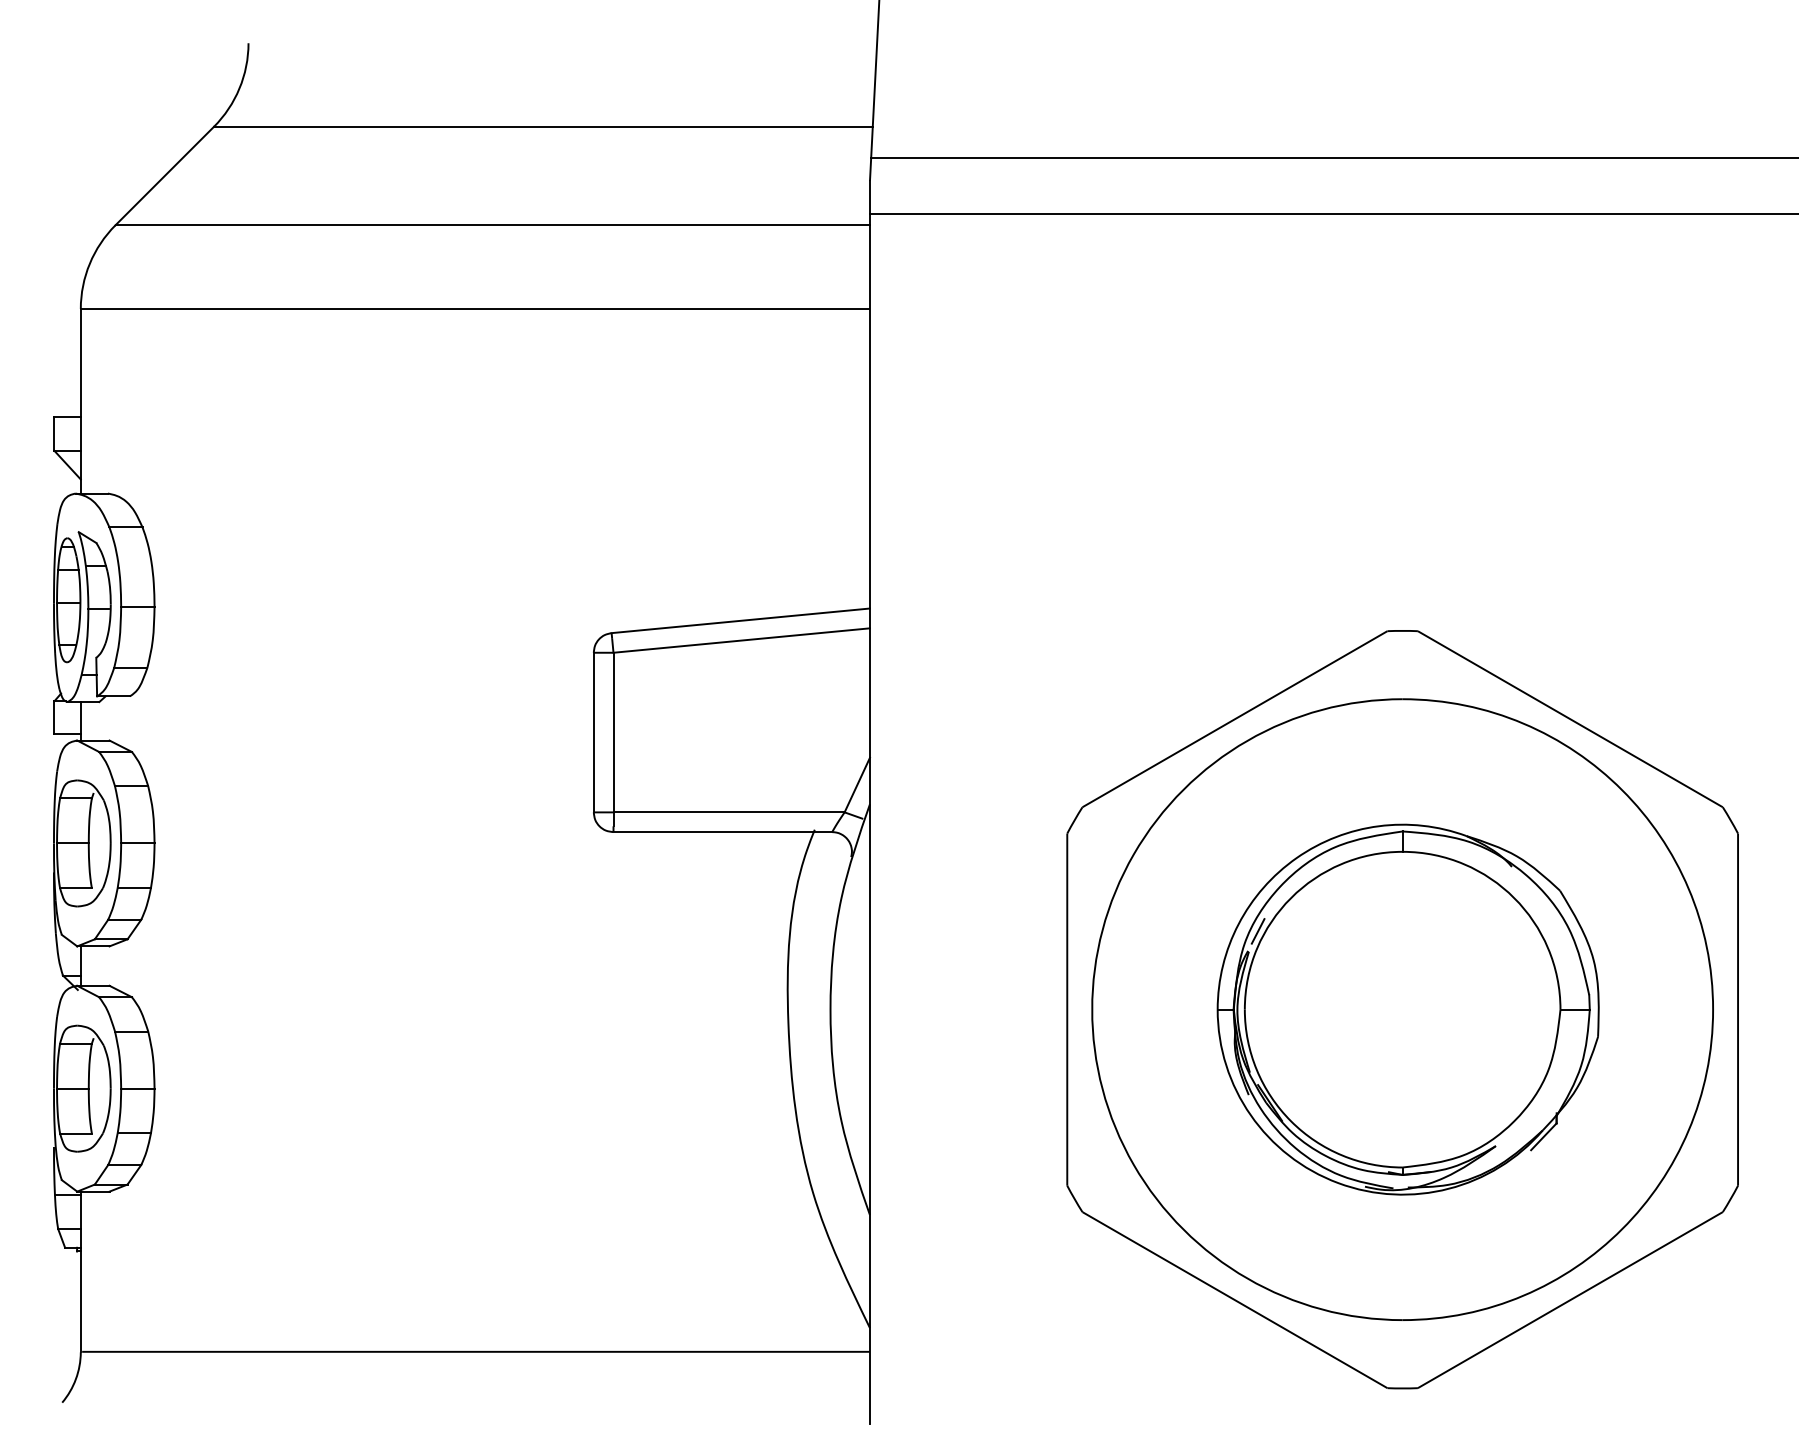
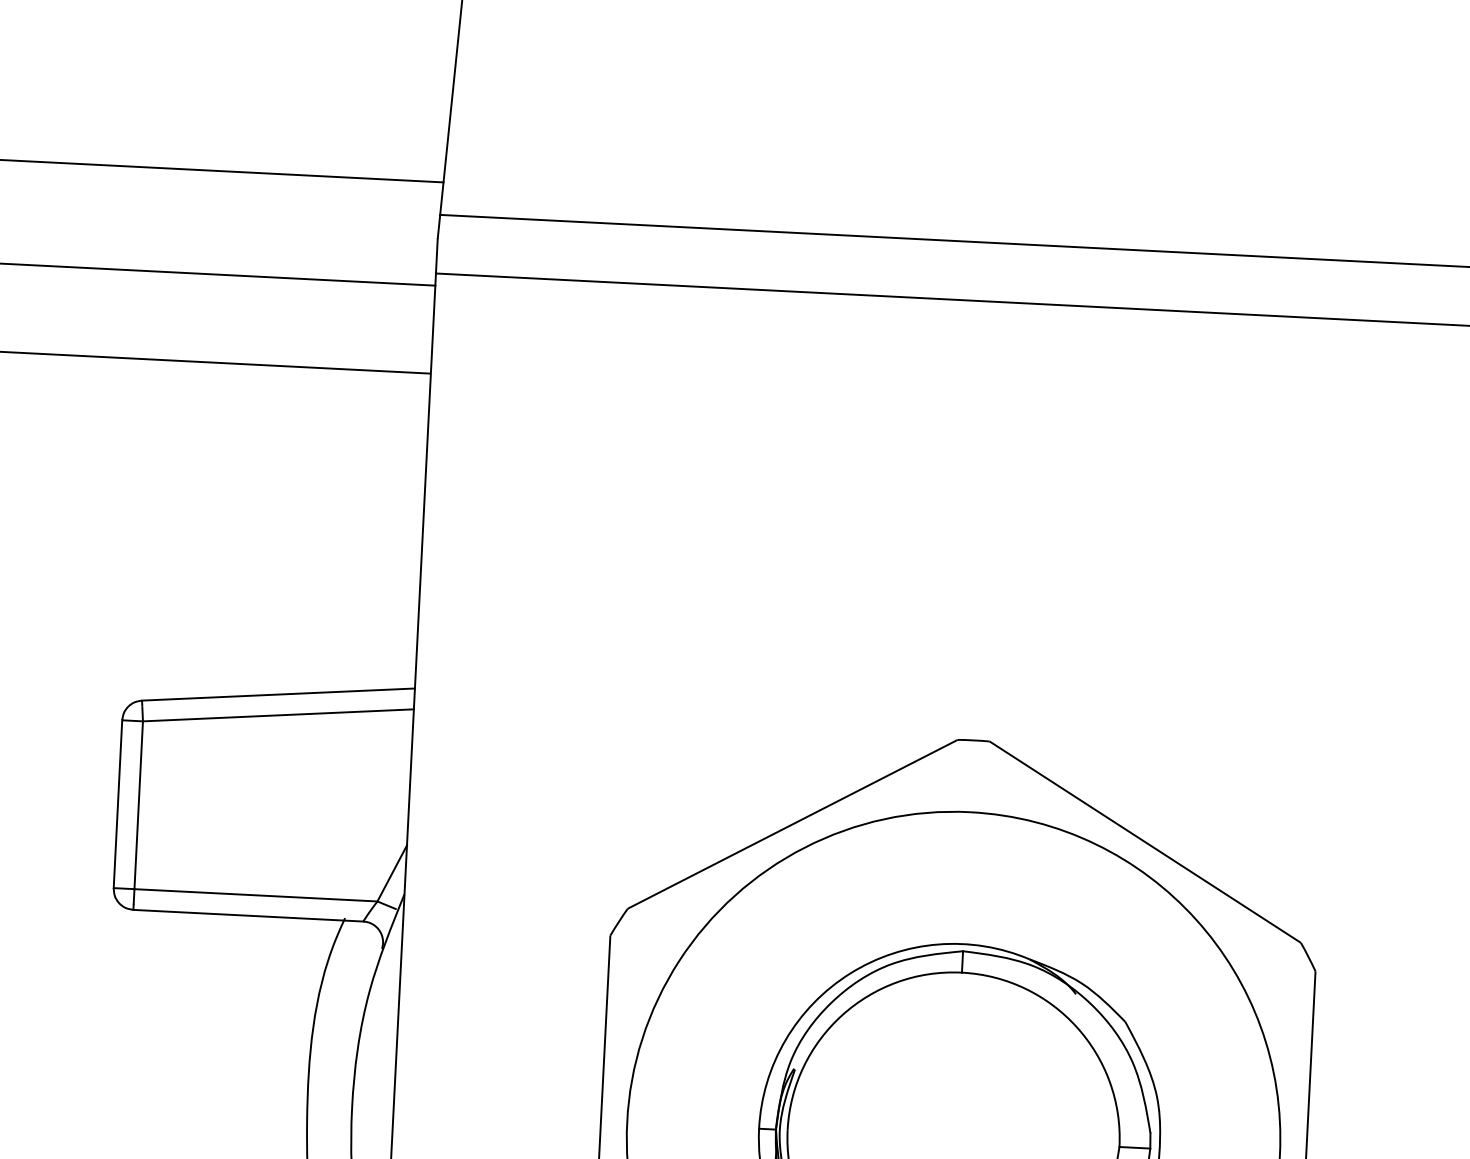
line: (1257, 931) -> (805, 1048), removed

